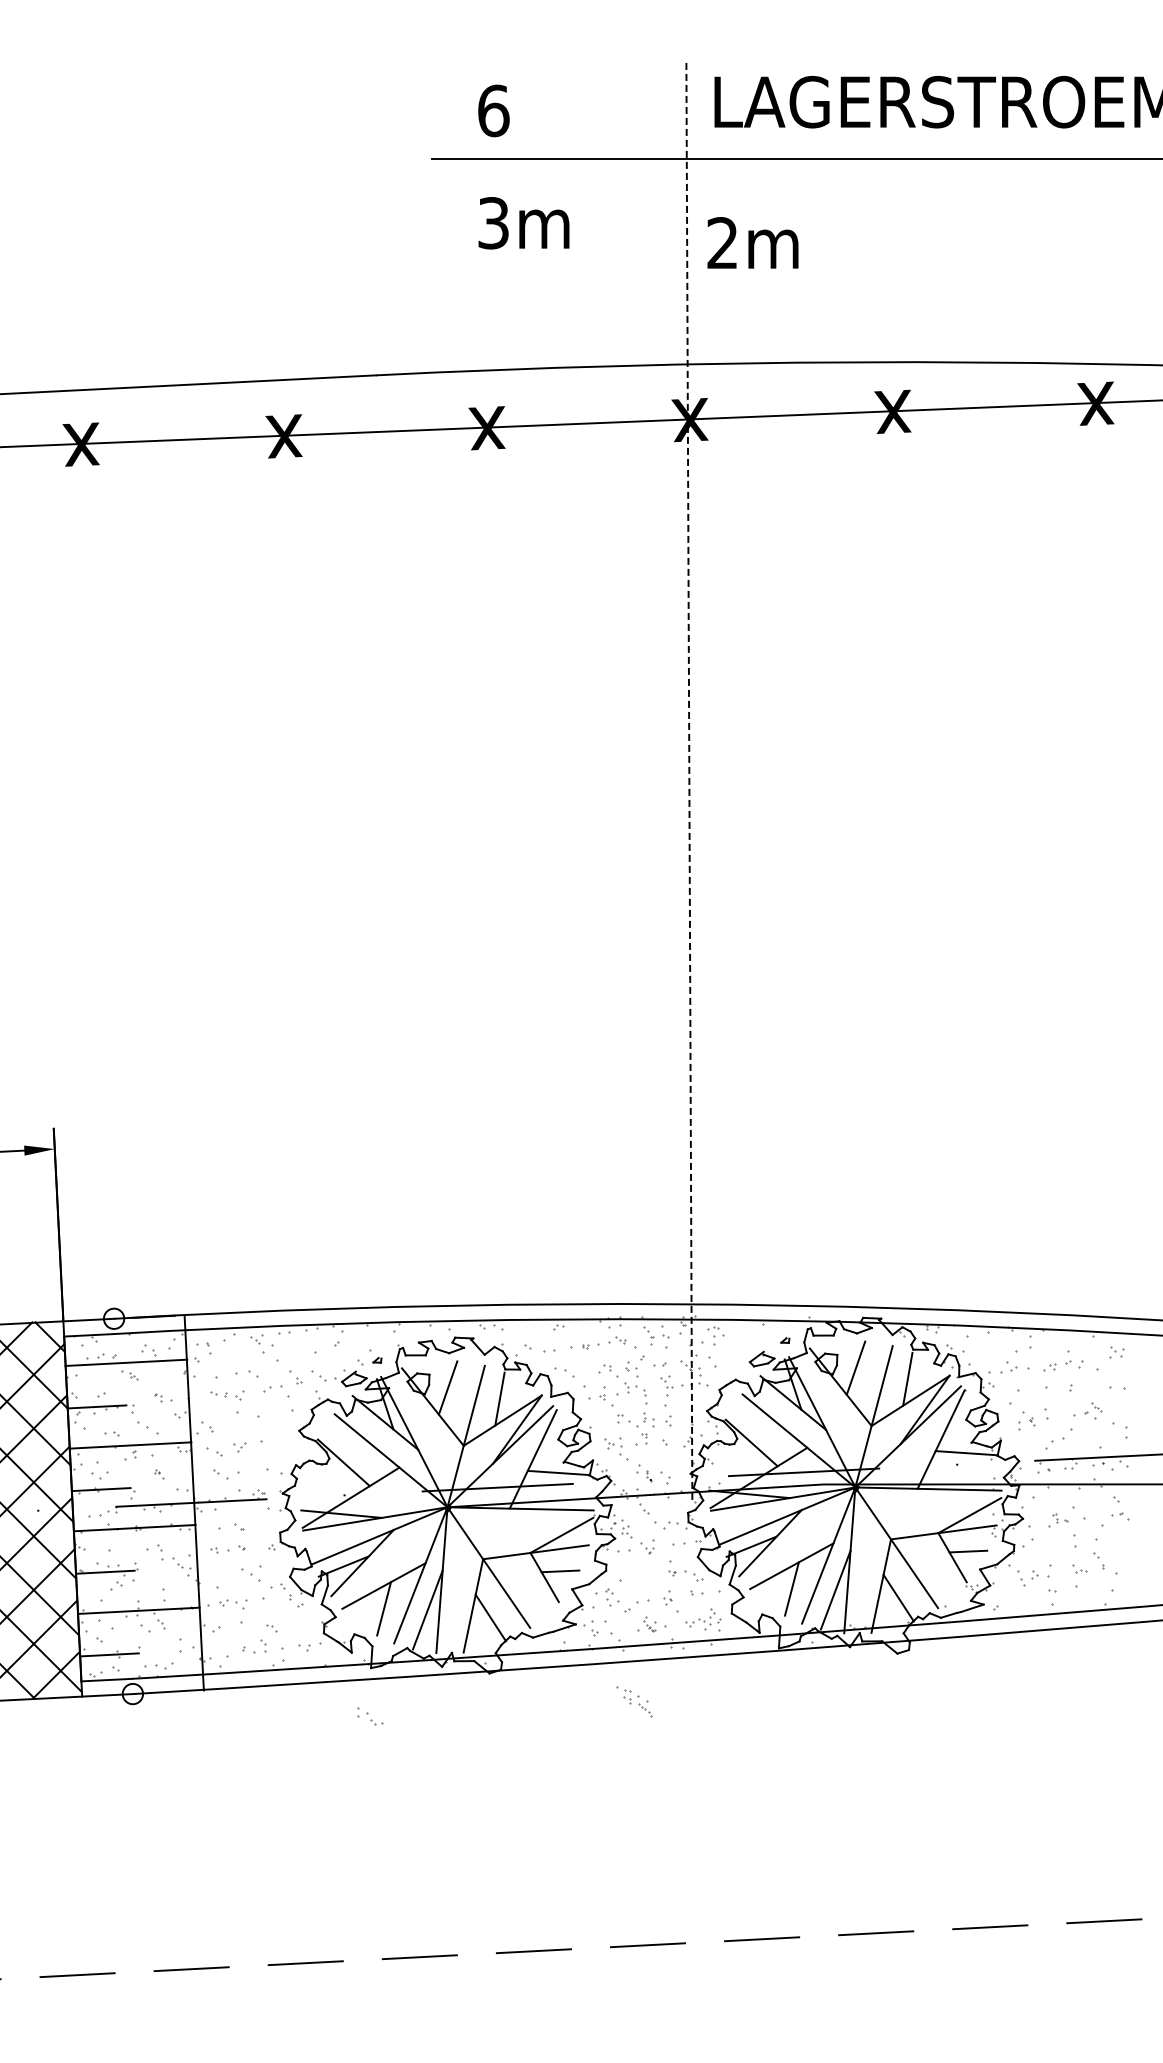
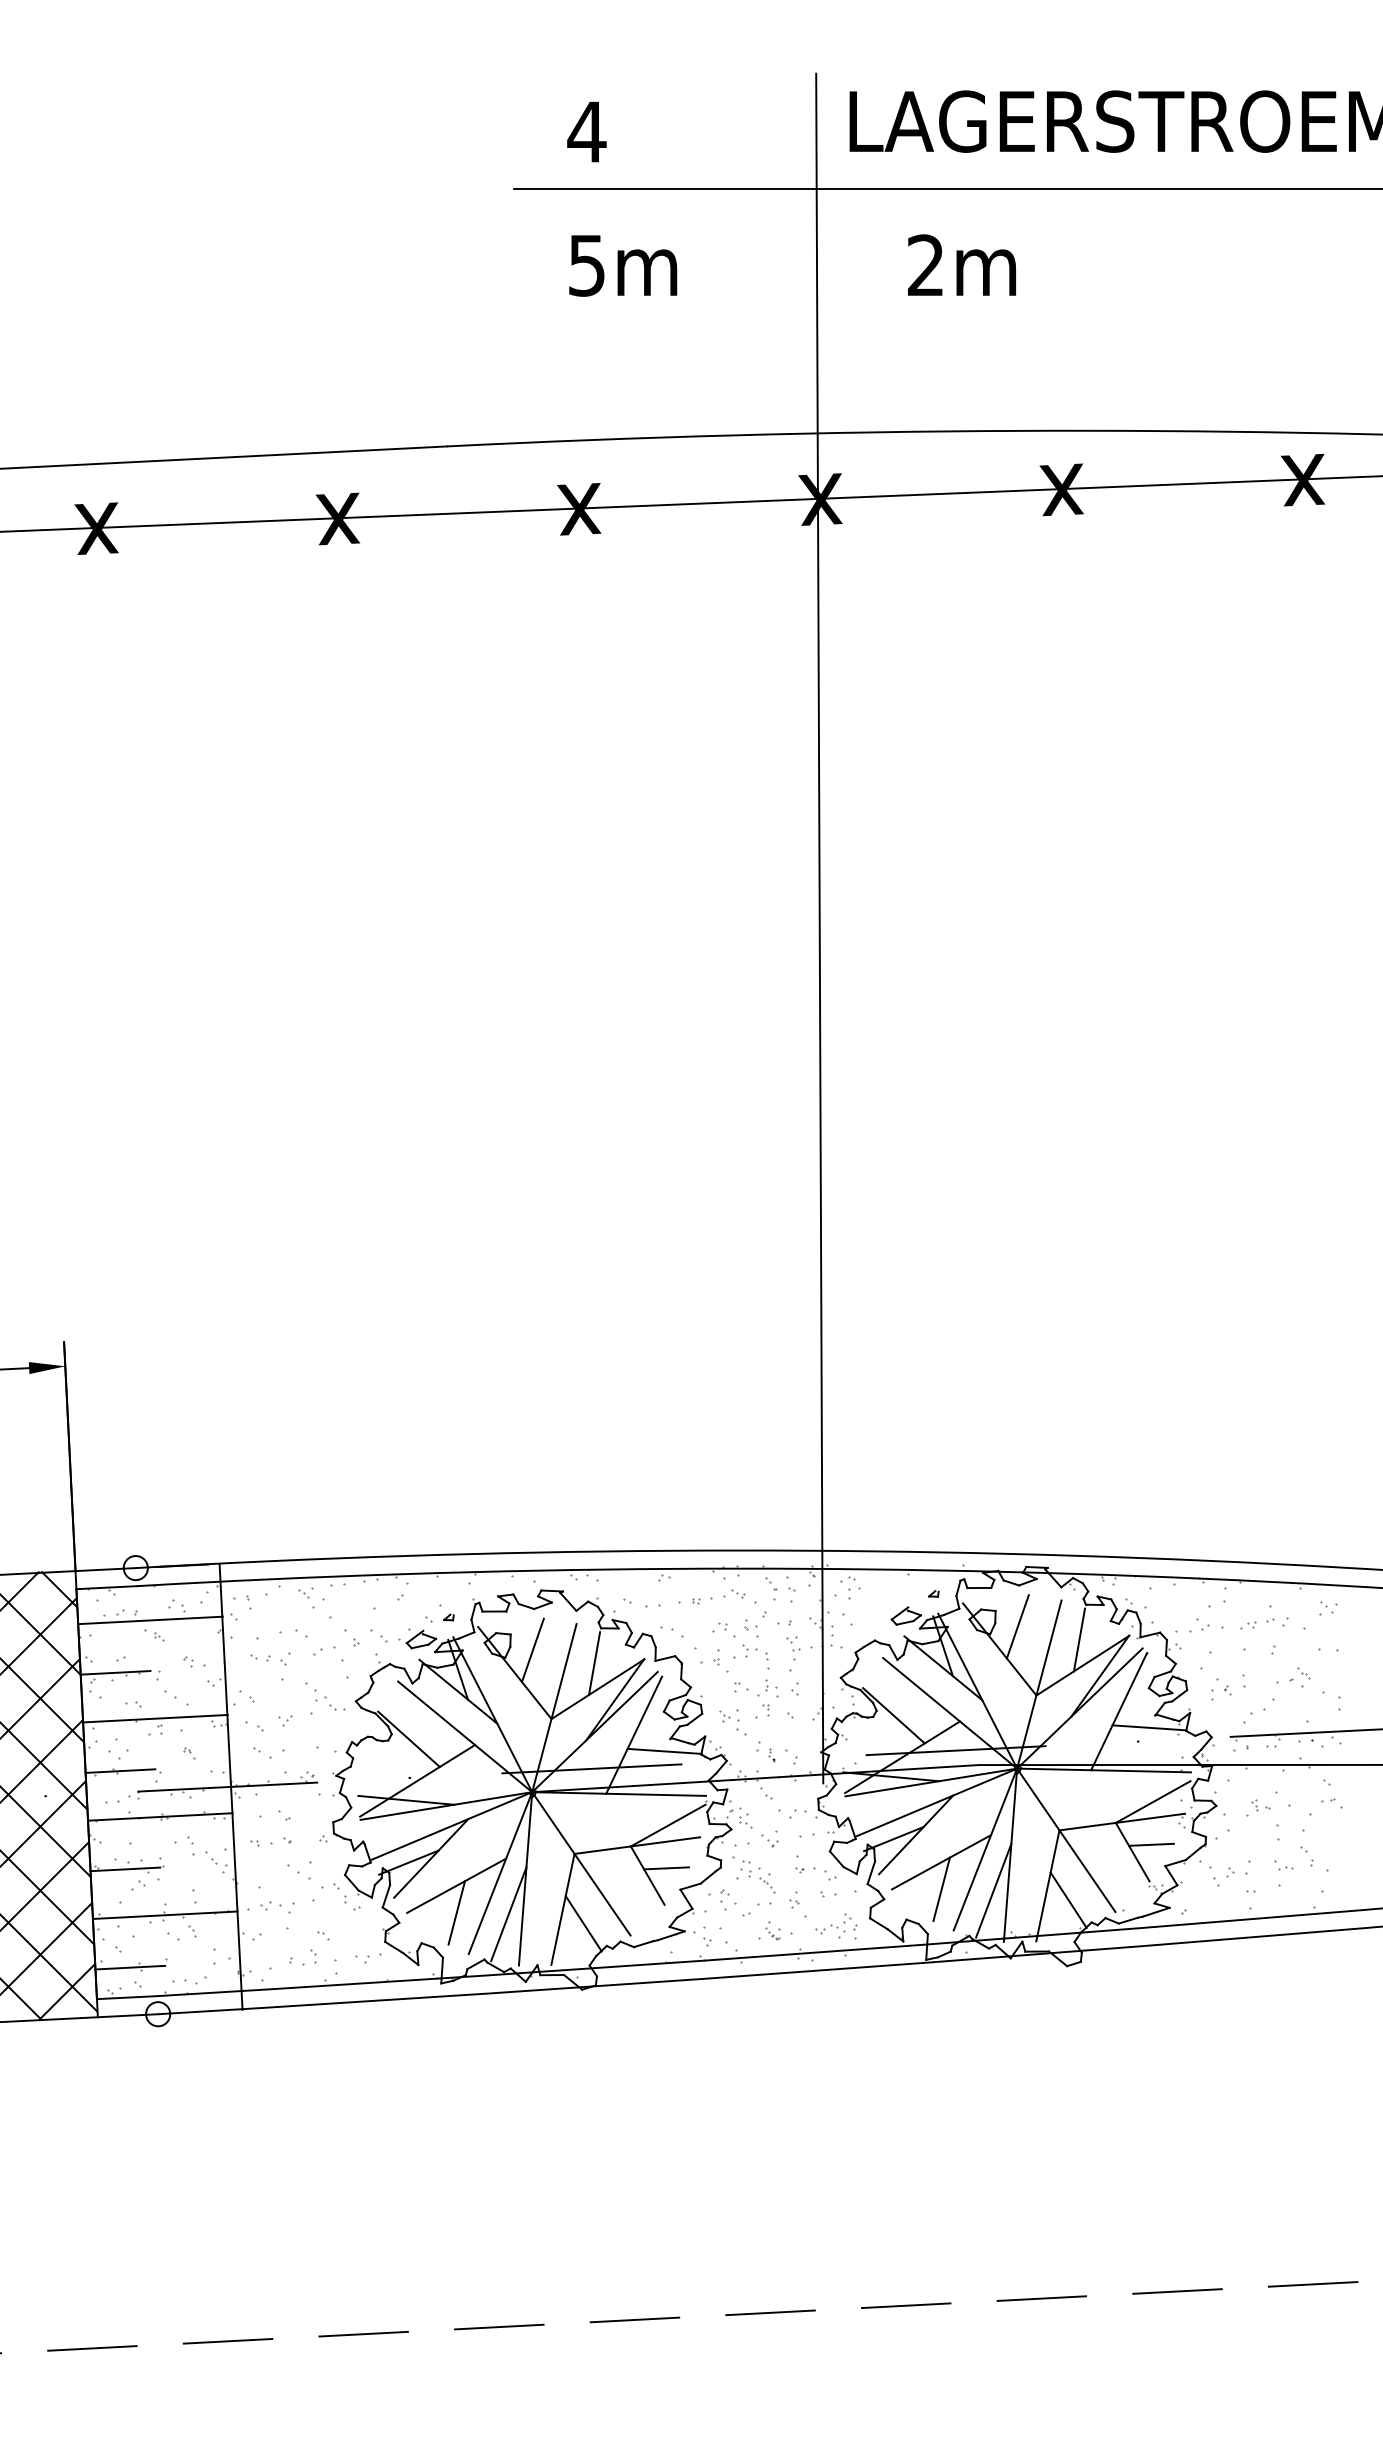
text: (493, 110) -> (586, 131), 6 -> 4
text: (493, 222) -> (586, 264), 3m -> 5m
text: (752, 242) -> (961, 264), moved
line: (689, 780) -> (819, 928), dashed -> solid
part: (634, 1701) -> (754, 1874), moved
part: (370, 1716) -> (330, 1700), moved

